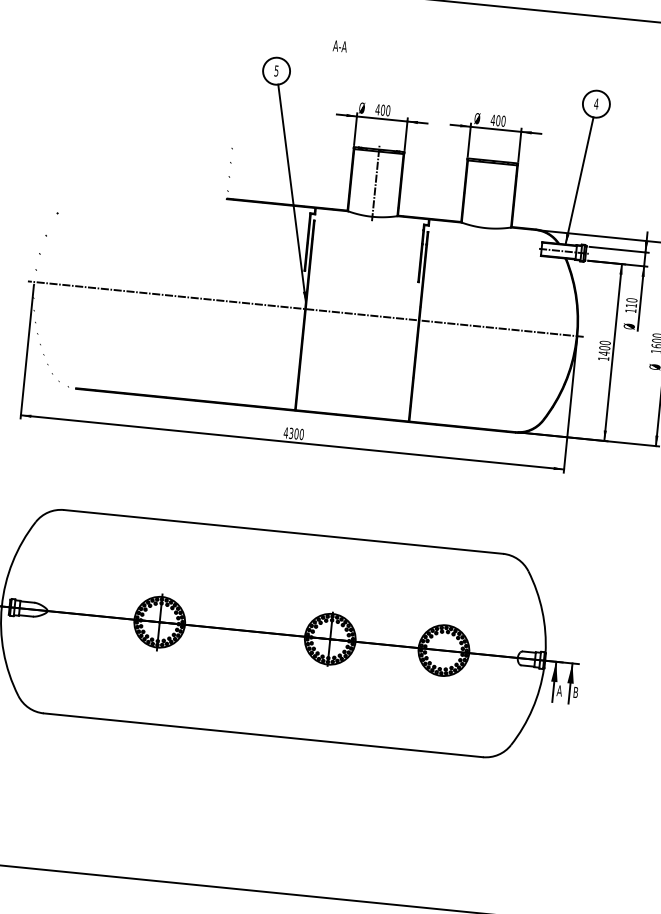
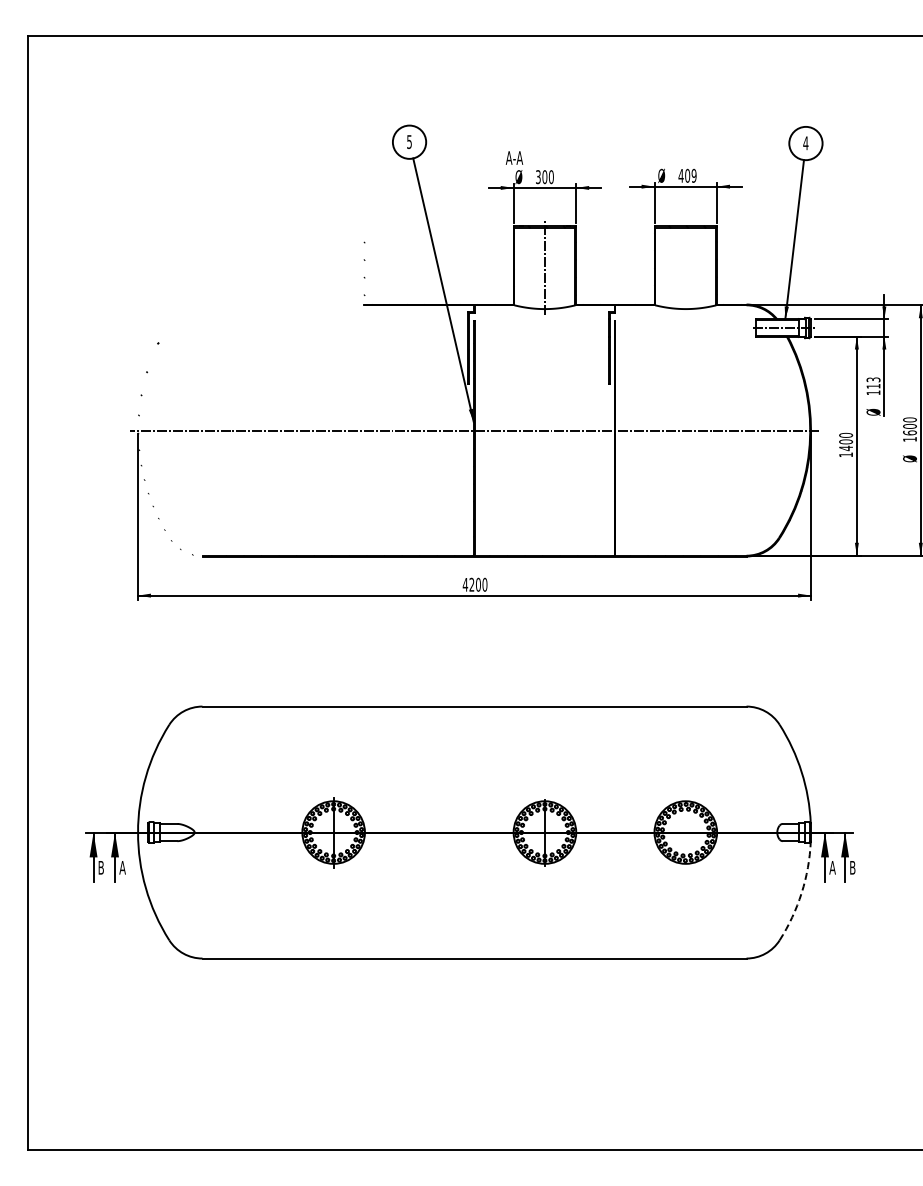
text: (340, 45) -> (514, 157), moved
text: (377, 109) -> (537, 177), 400 -> 300
text: (503, 120) -> (693, 175), 400 -> 409
text: (631, 300) -> (873, 379), 110 -> 113
text: (290, 433) -> (471, 584), 4300 -> 4200
arc: (532, 709) -> (801, 893), solid -> dashed

